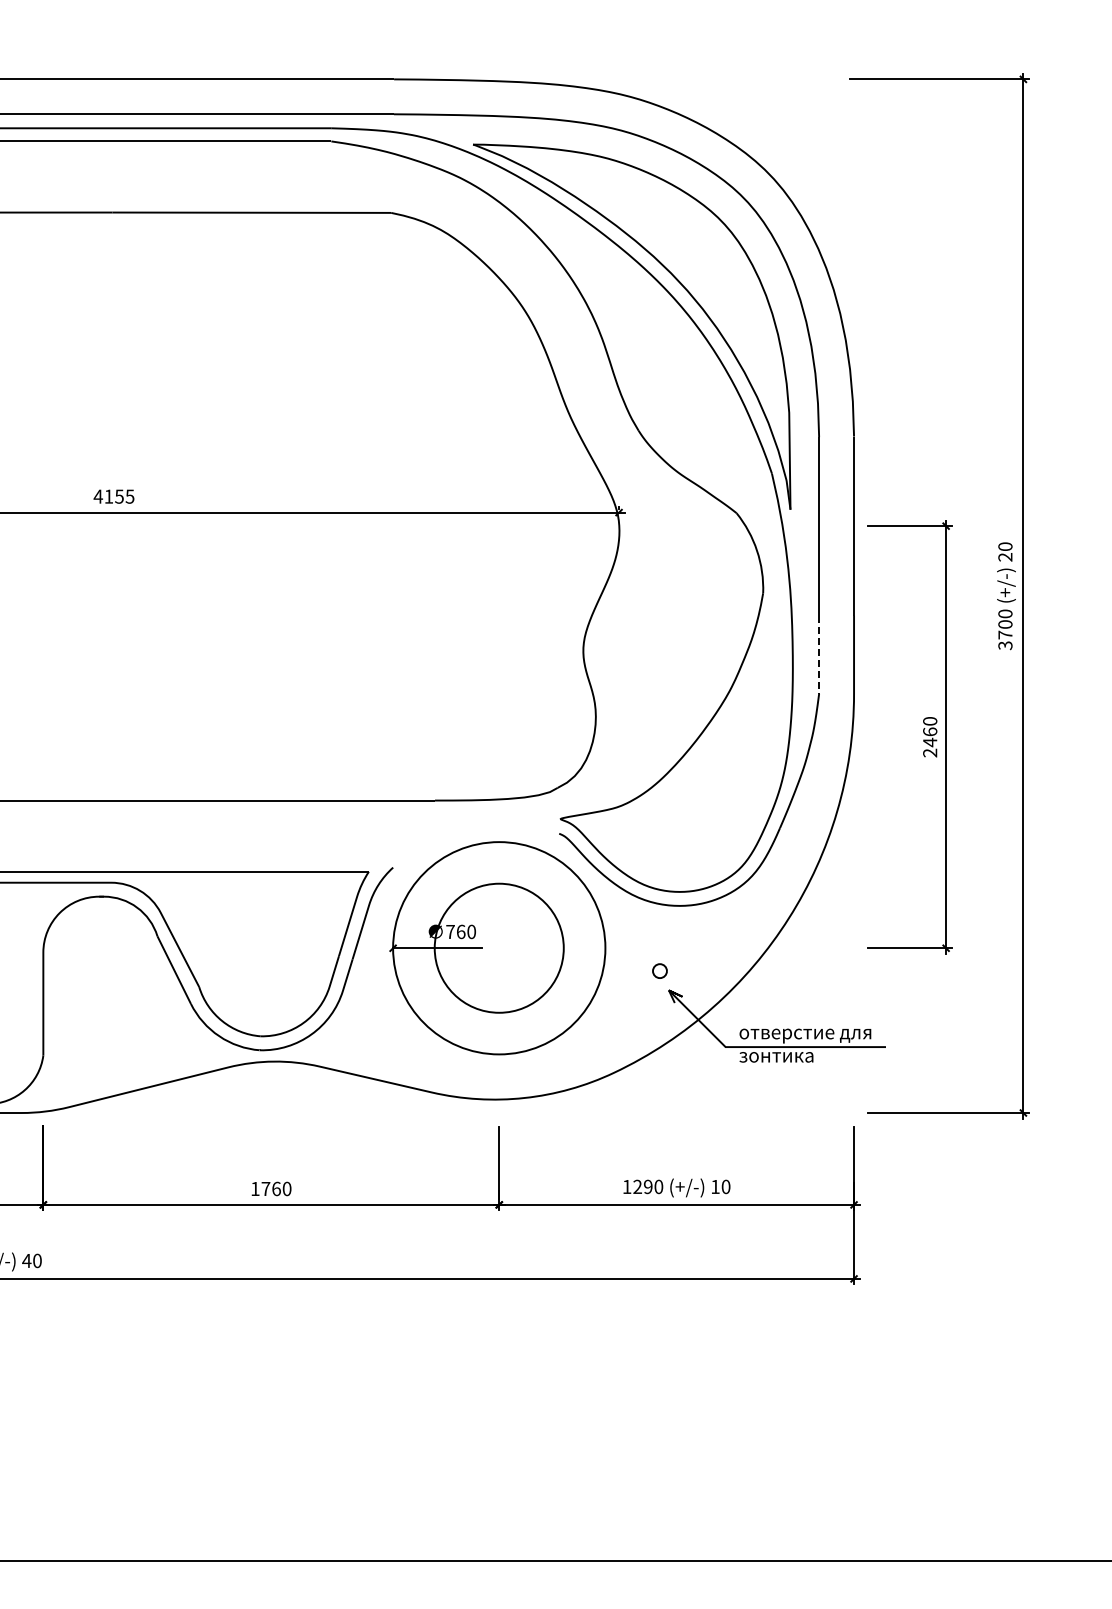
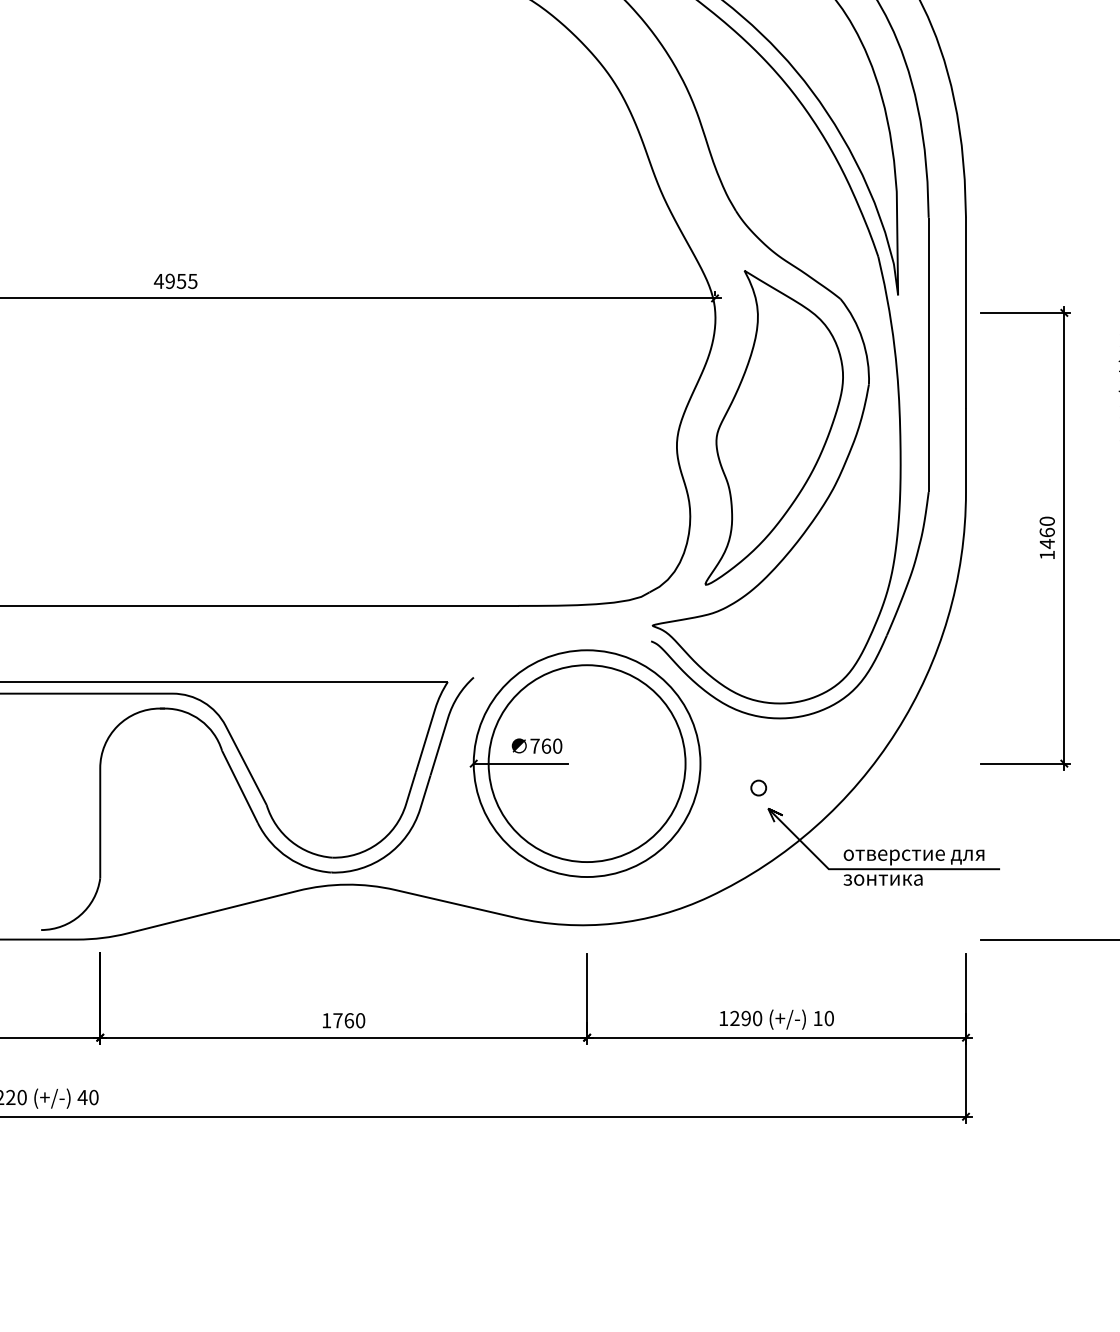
text: (108, 496) -> (169, 281), 4155 -> 4955
part: (674, 633) -> (774, 427), added
line: (819, 655) -> (929, 451), dashed -> solid
text: (930, 752) -> (1047, 554), 2460 -> 1460
circle: (499, 948) -> (587, 763), size x1.43

